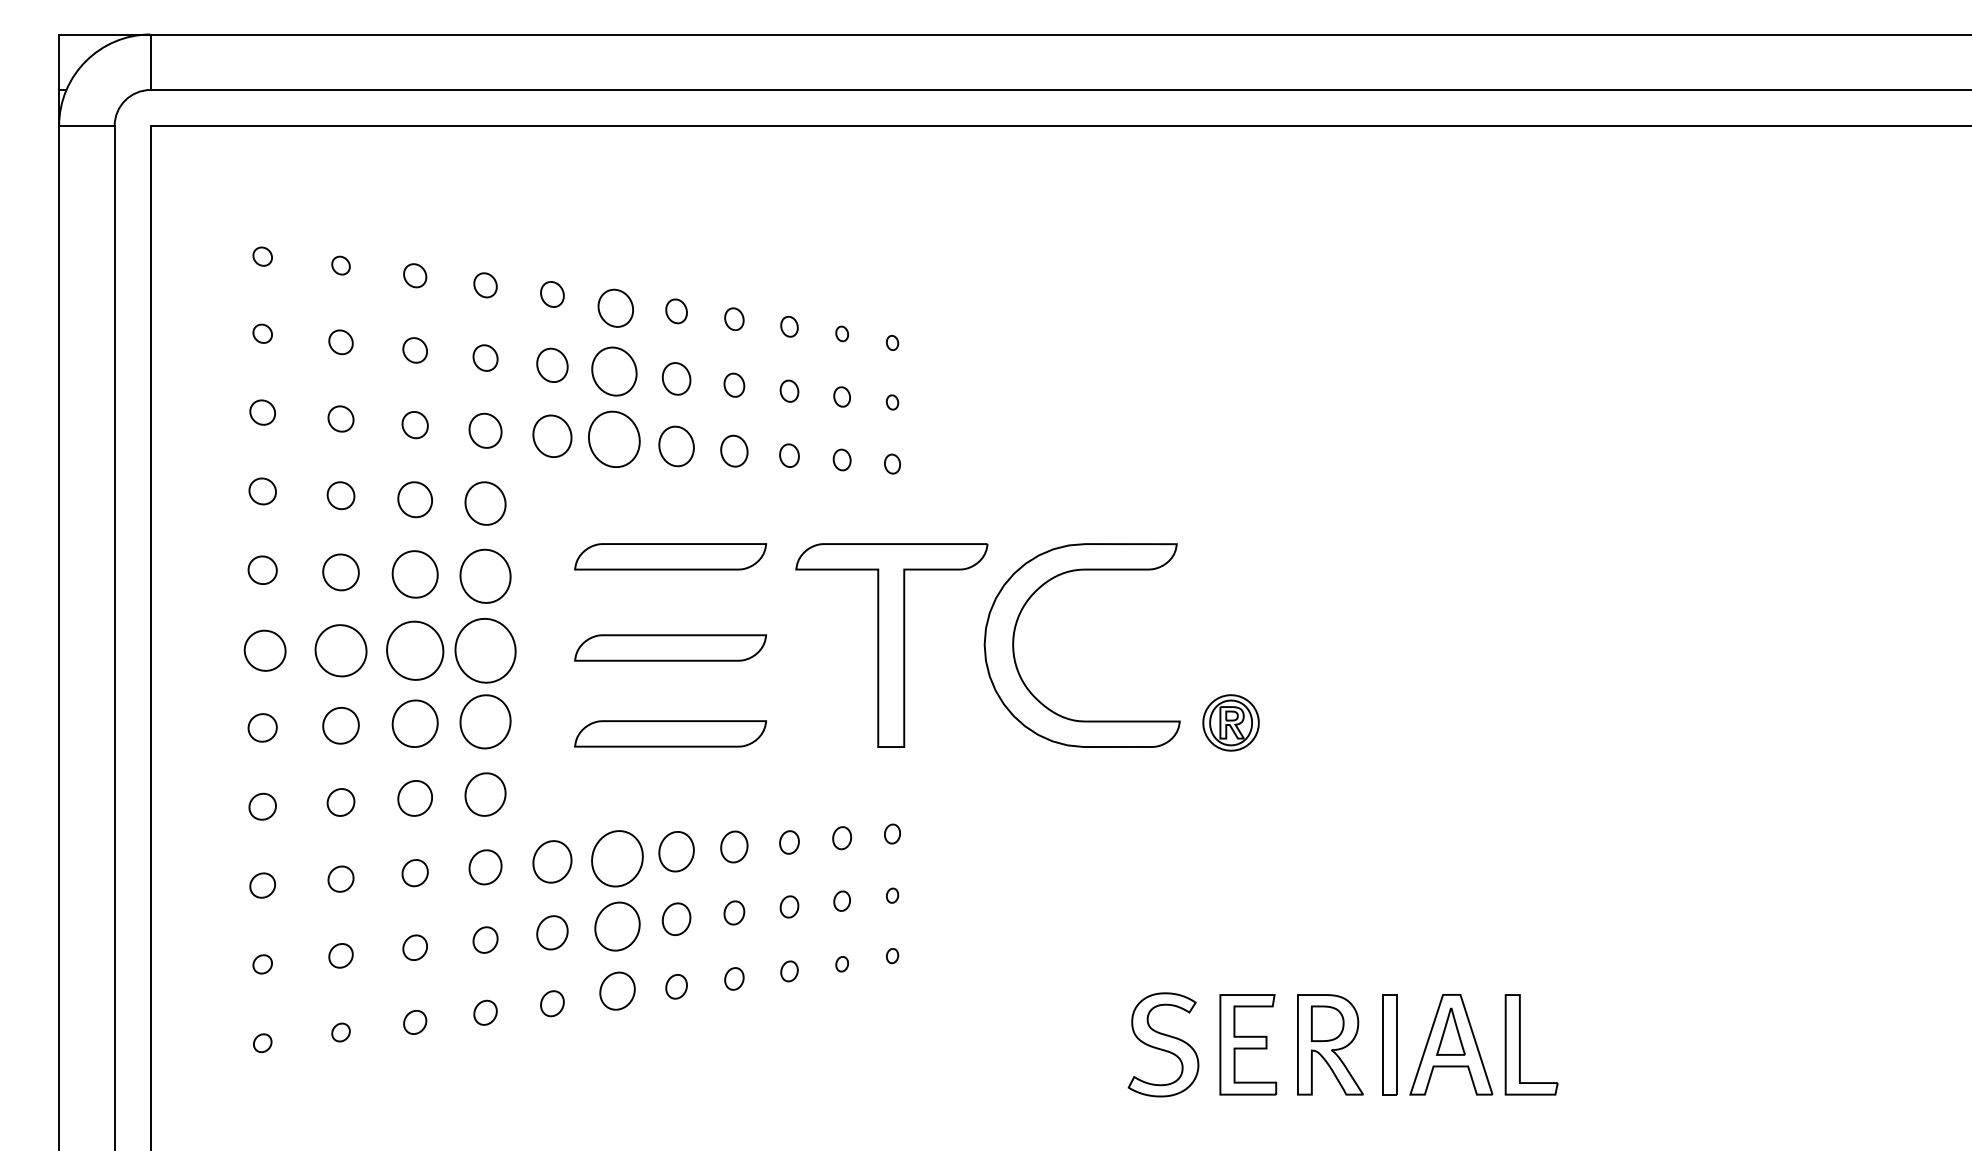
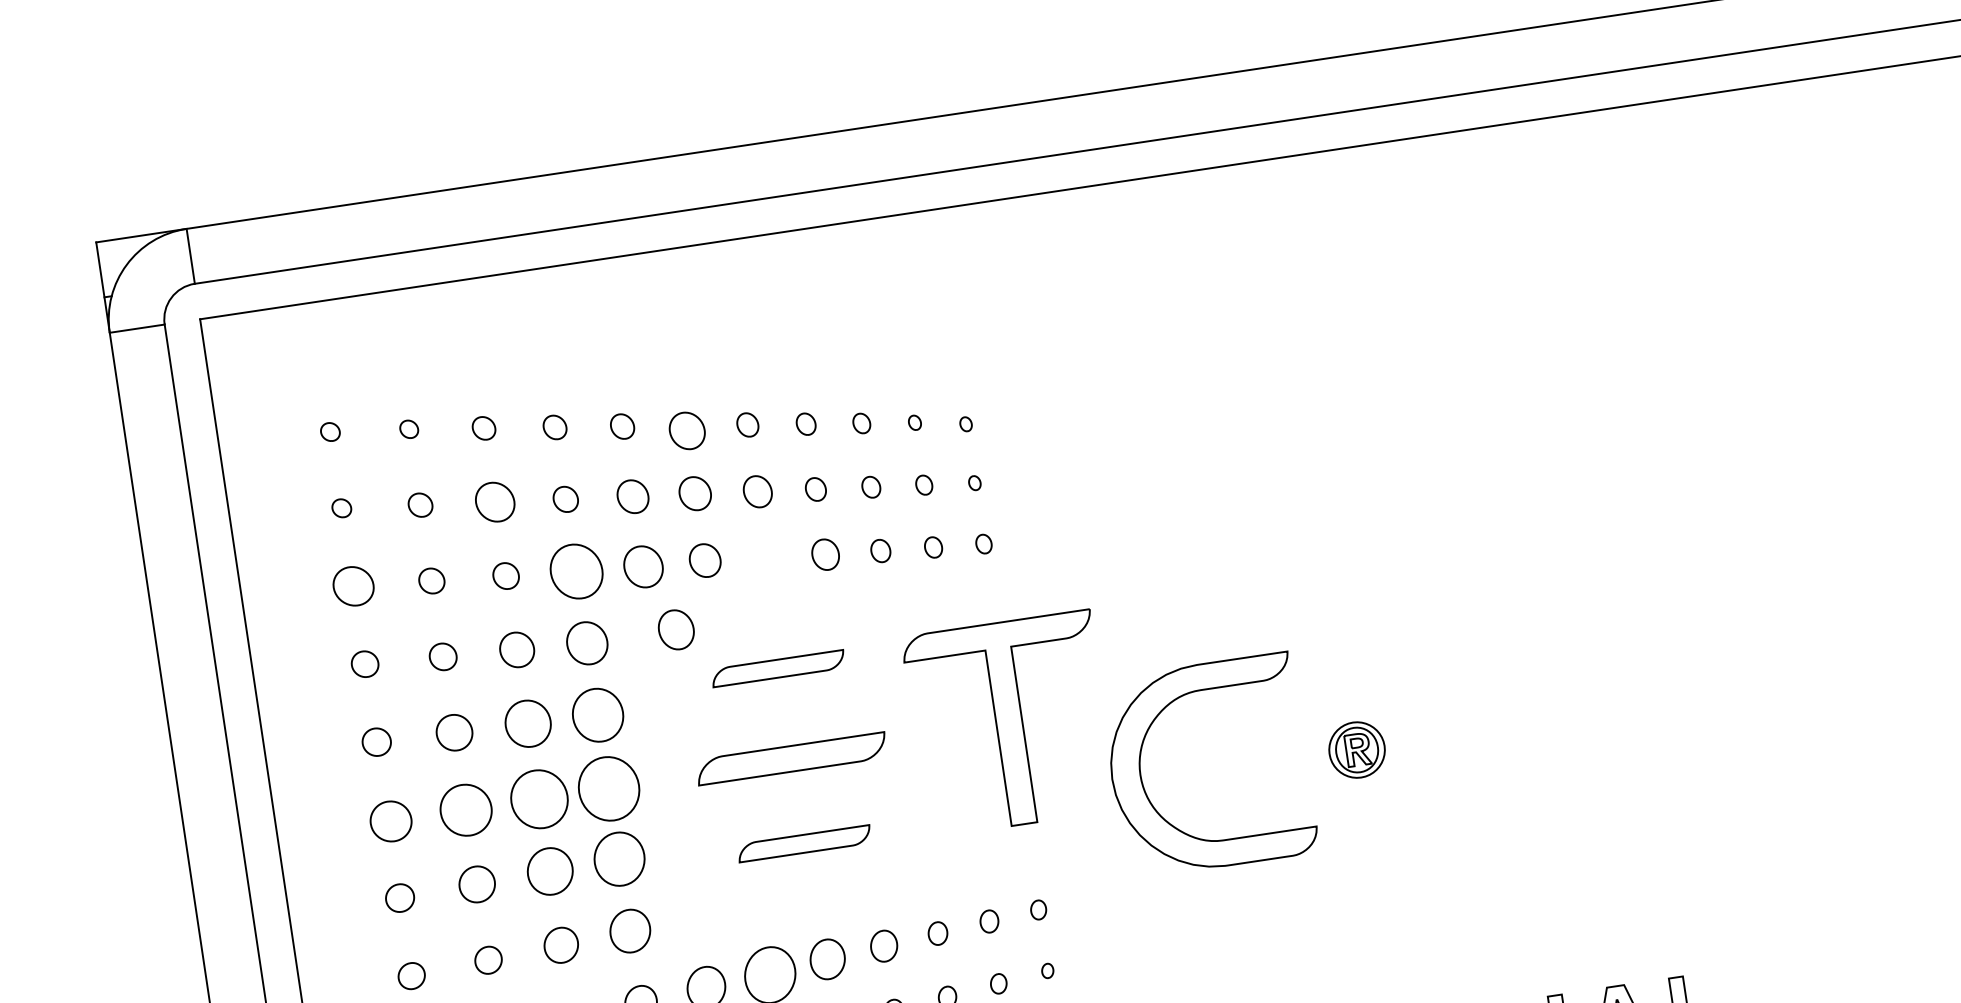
part: (414, 350) -> (494, 502), size x1.6
part: (614, 371) -> (695, 493), size x0.7
part: (262, 412) -> (353, 586), size x1.6
part: (485, 430) -> (576, 571), size x1.6
part: (614, 438) -> (705, 559), size x0.6
part: (676, 446) -> (676, 629), moved
part: (670, 556) -> (778, 668), size x0.7
part: (1014, 645) -> (1141, 775), moved
part: (670, 733) -> (804, 843), size x0.7

